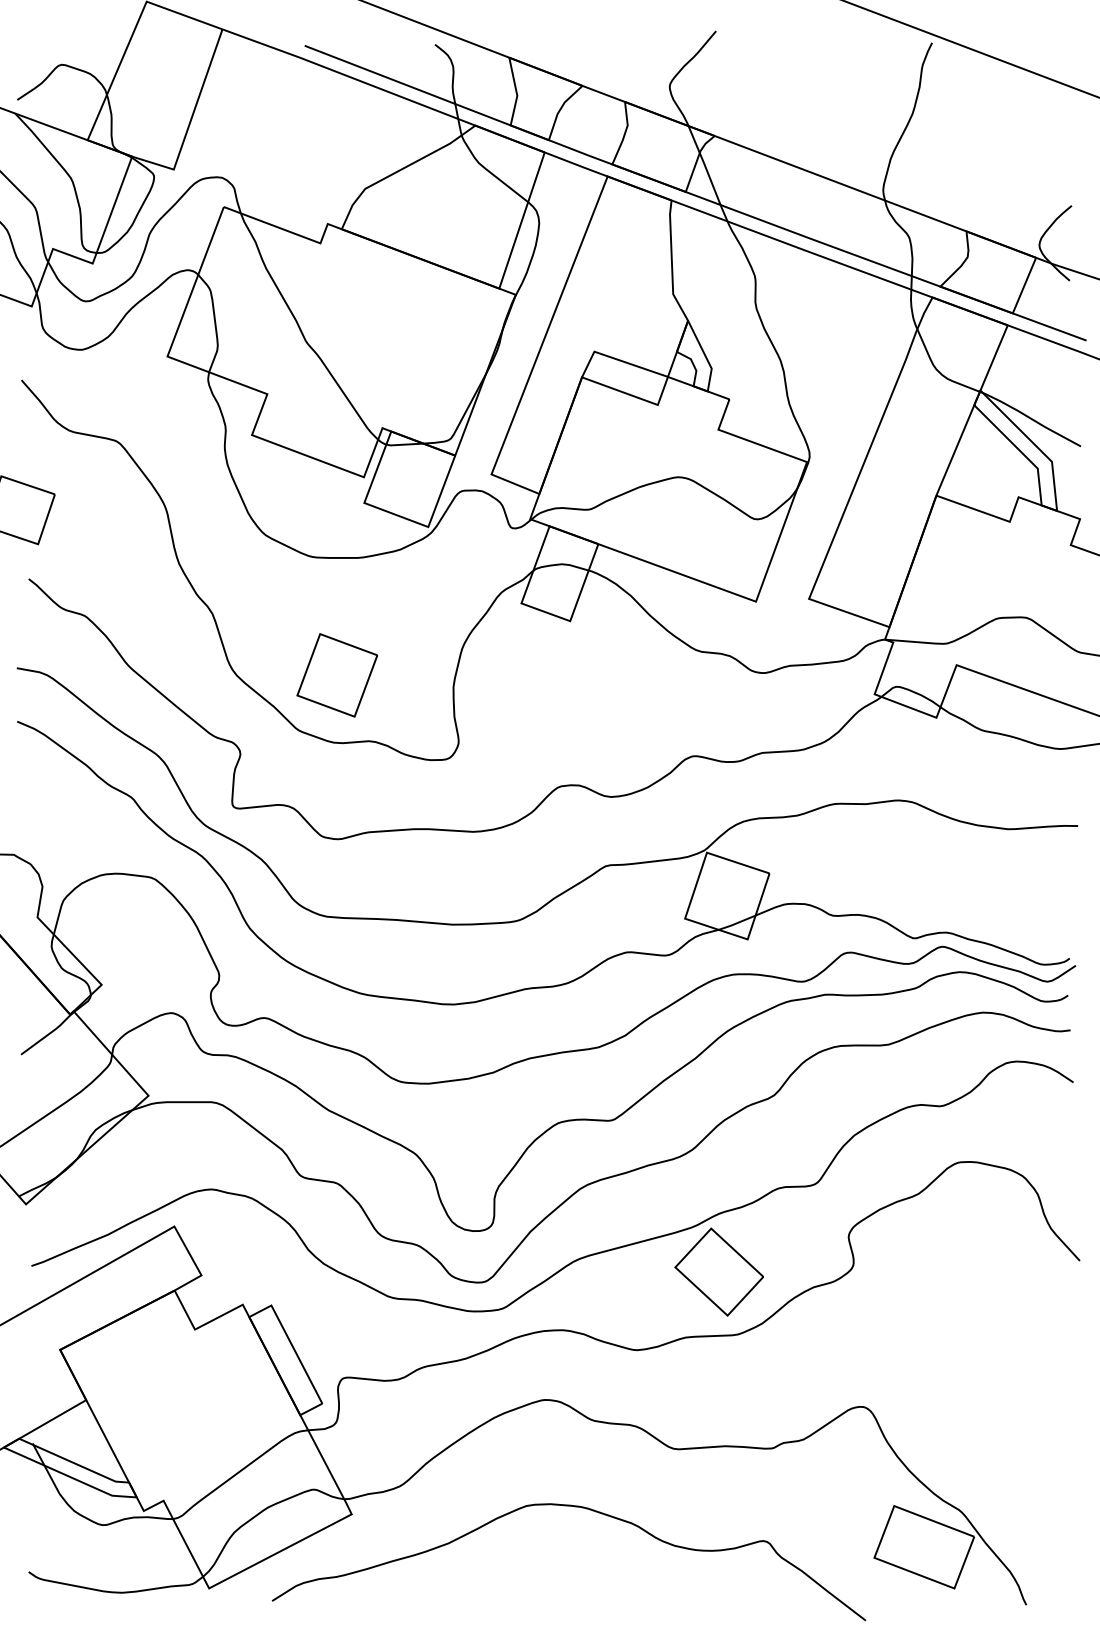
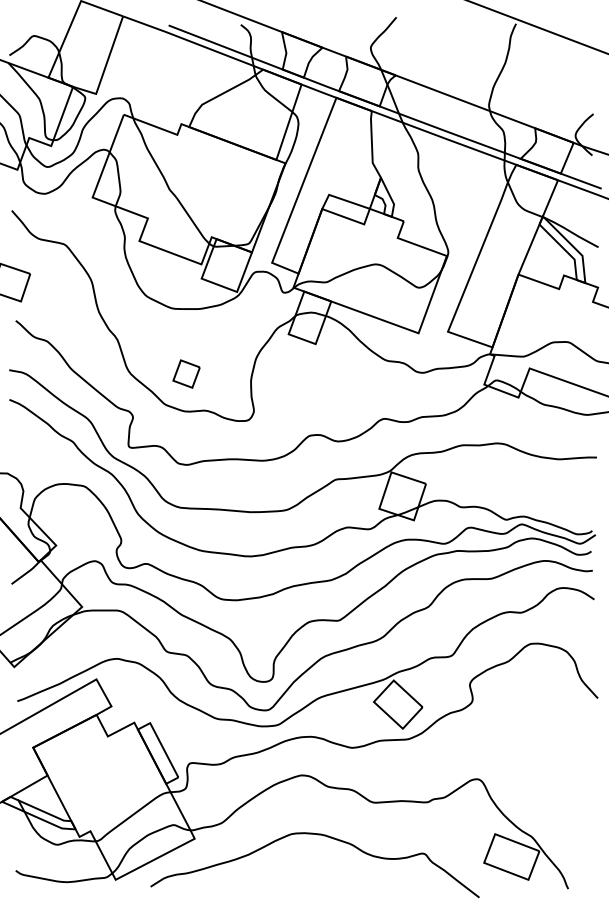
part: (336, 674) -> (186, 373), size x0.6

